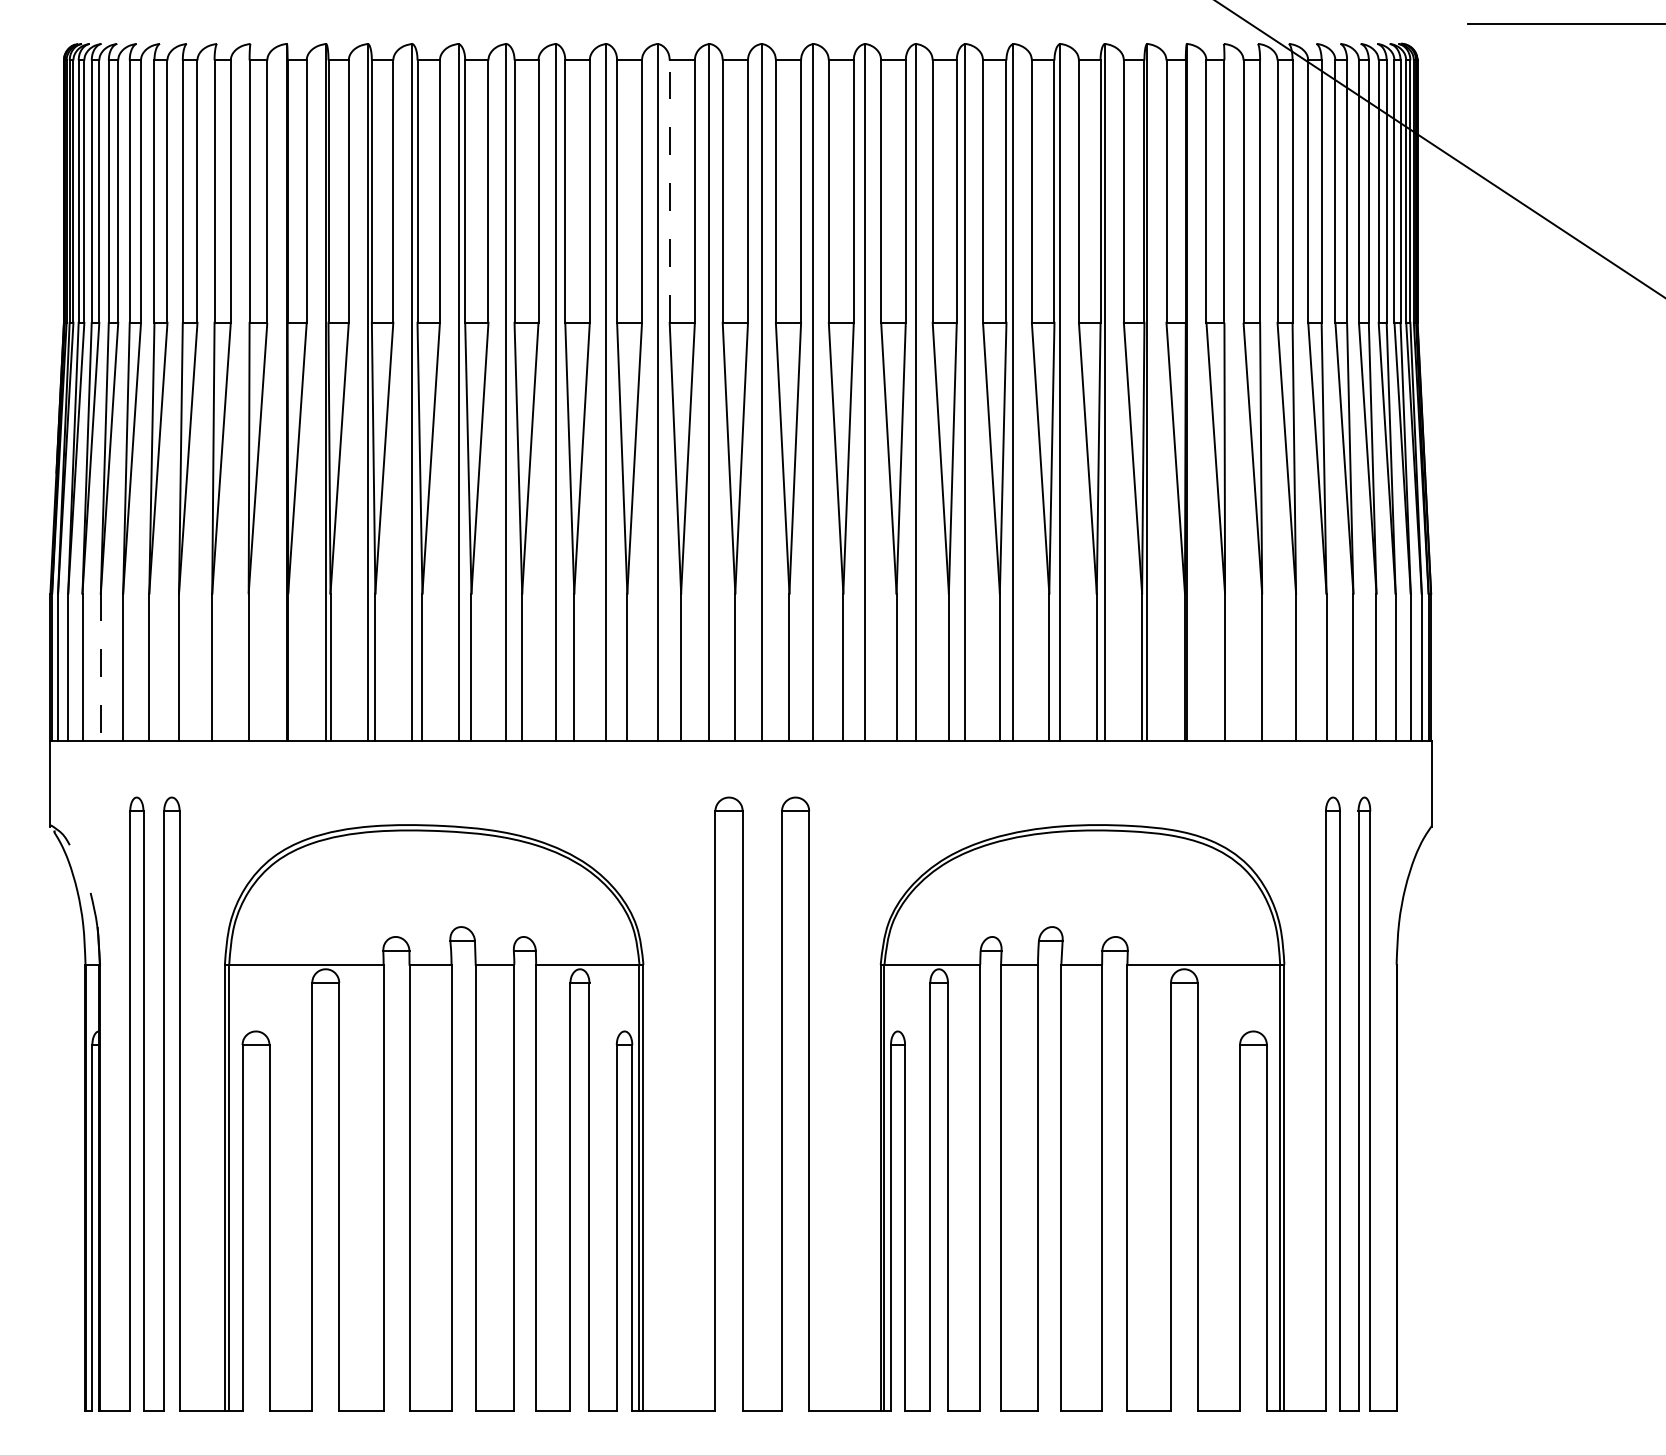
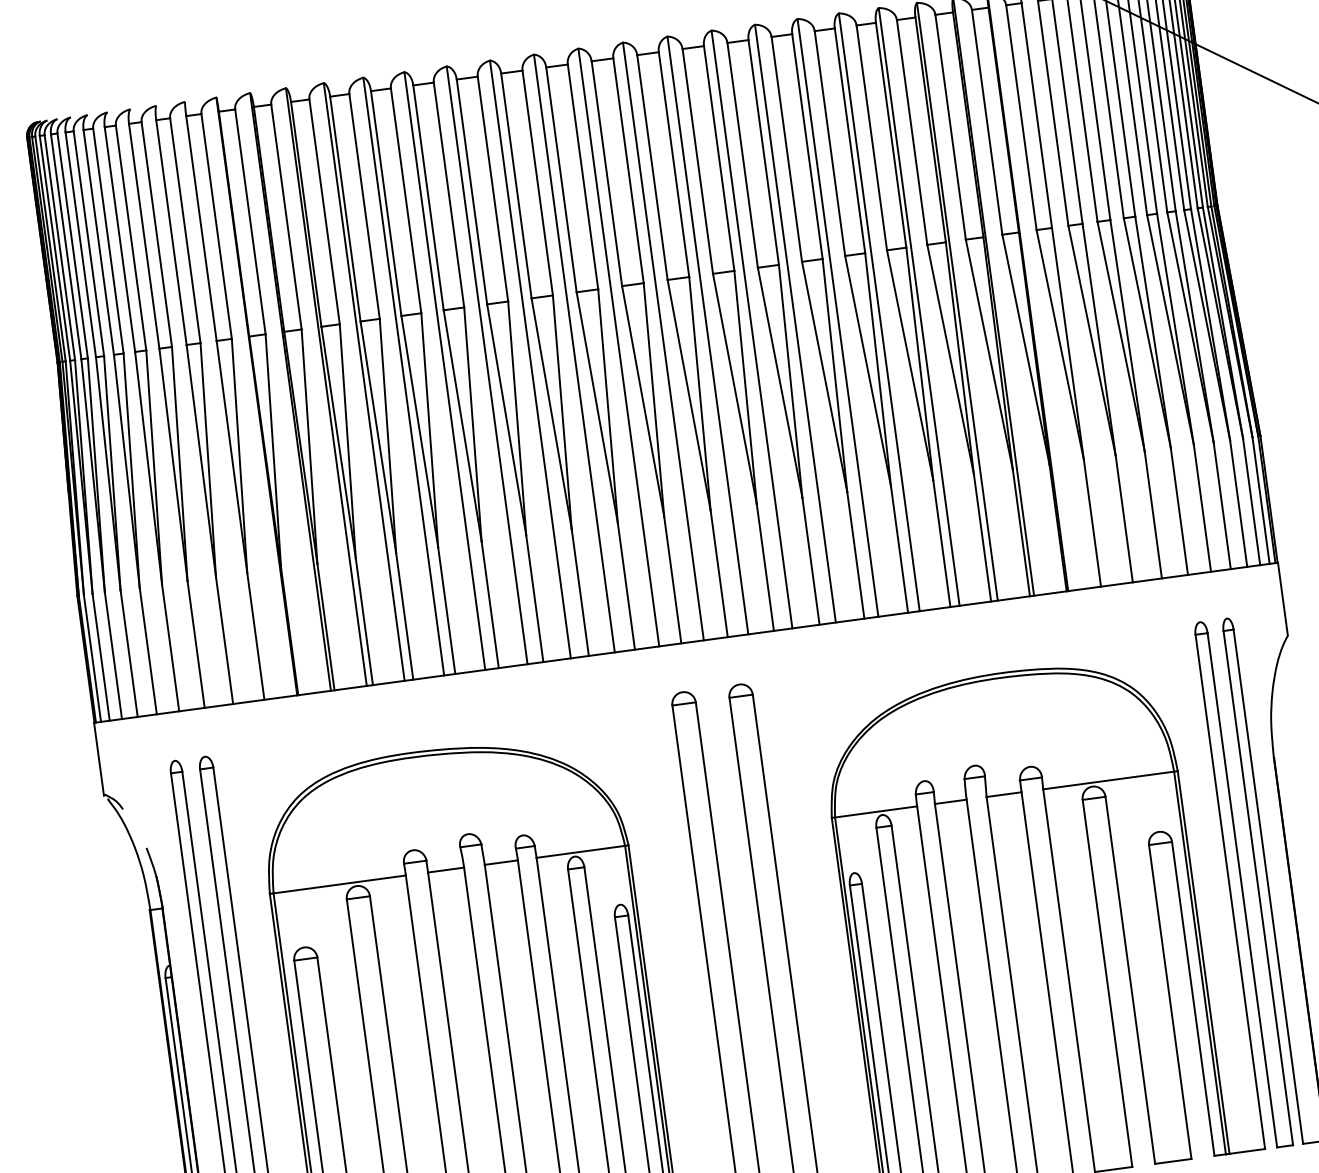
line: (669, 191) -> (561, 179), dashed -> solid
line: (100, 667) -> (128, 653), dashed -> solid

